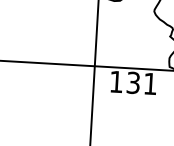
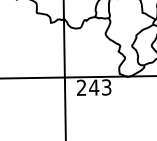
text: (132, 82) -> (93, 87), 131 -> 243

